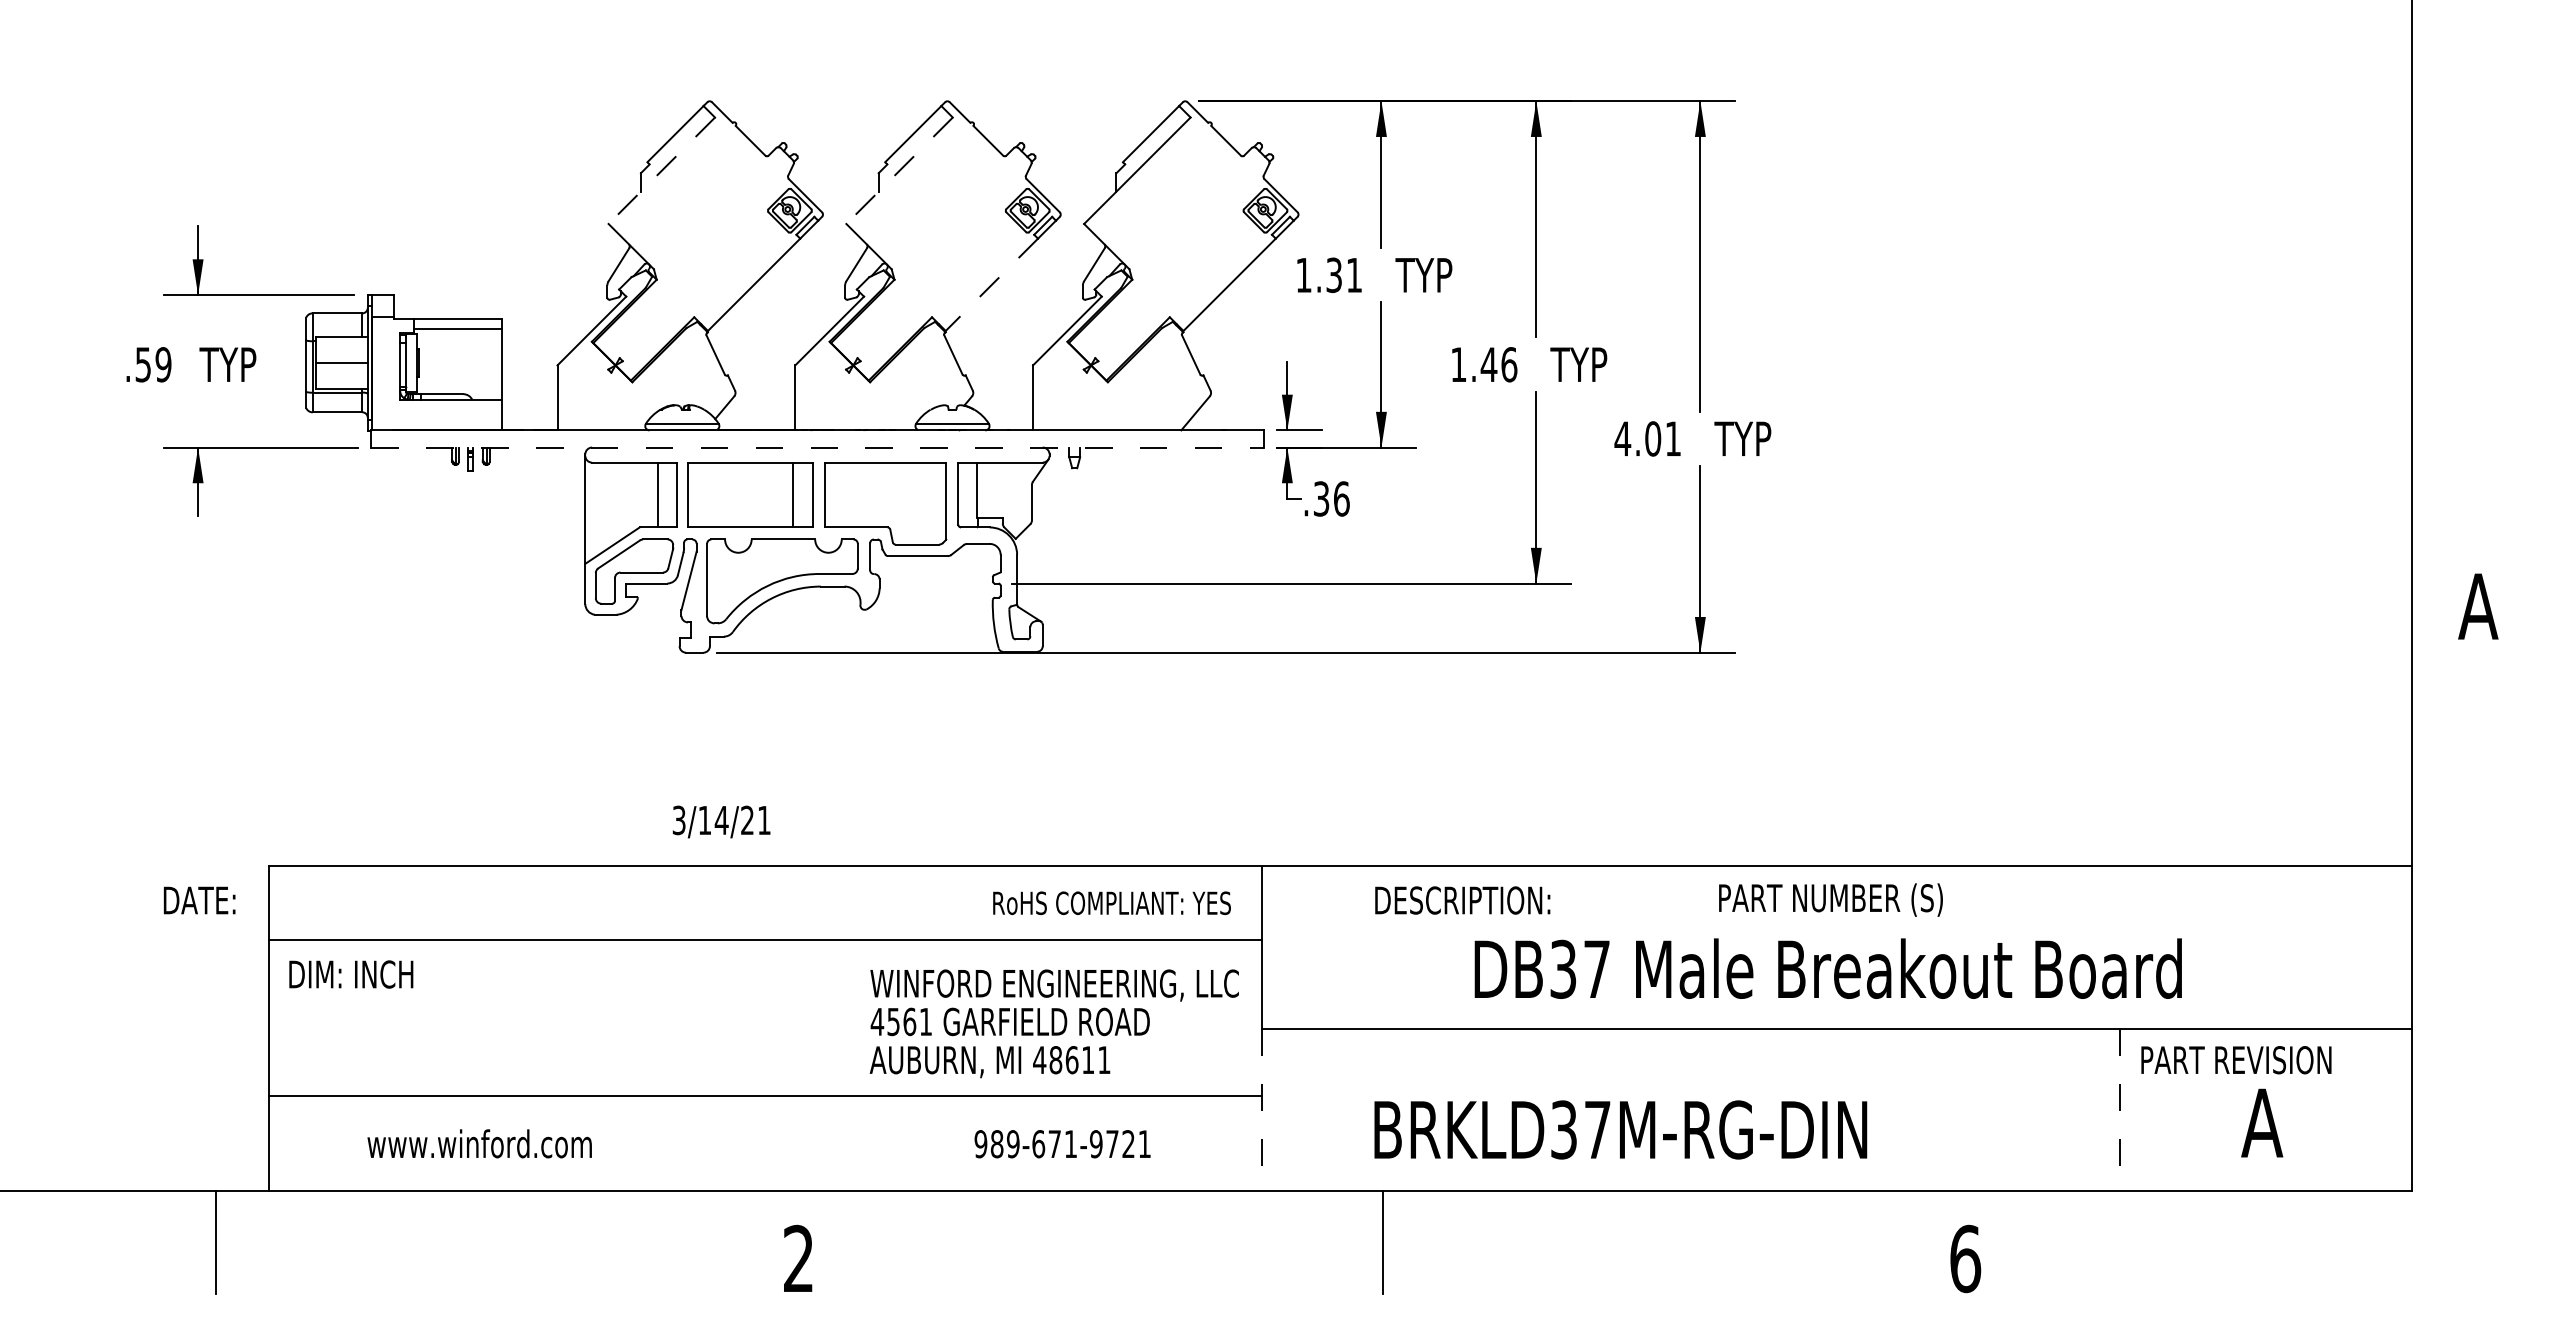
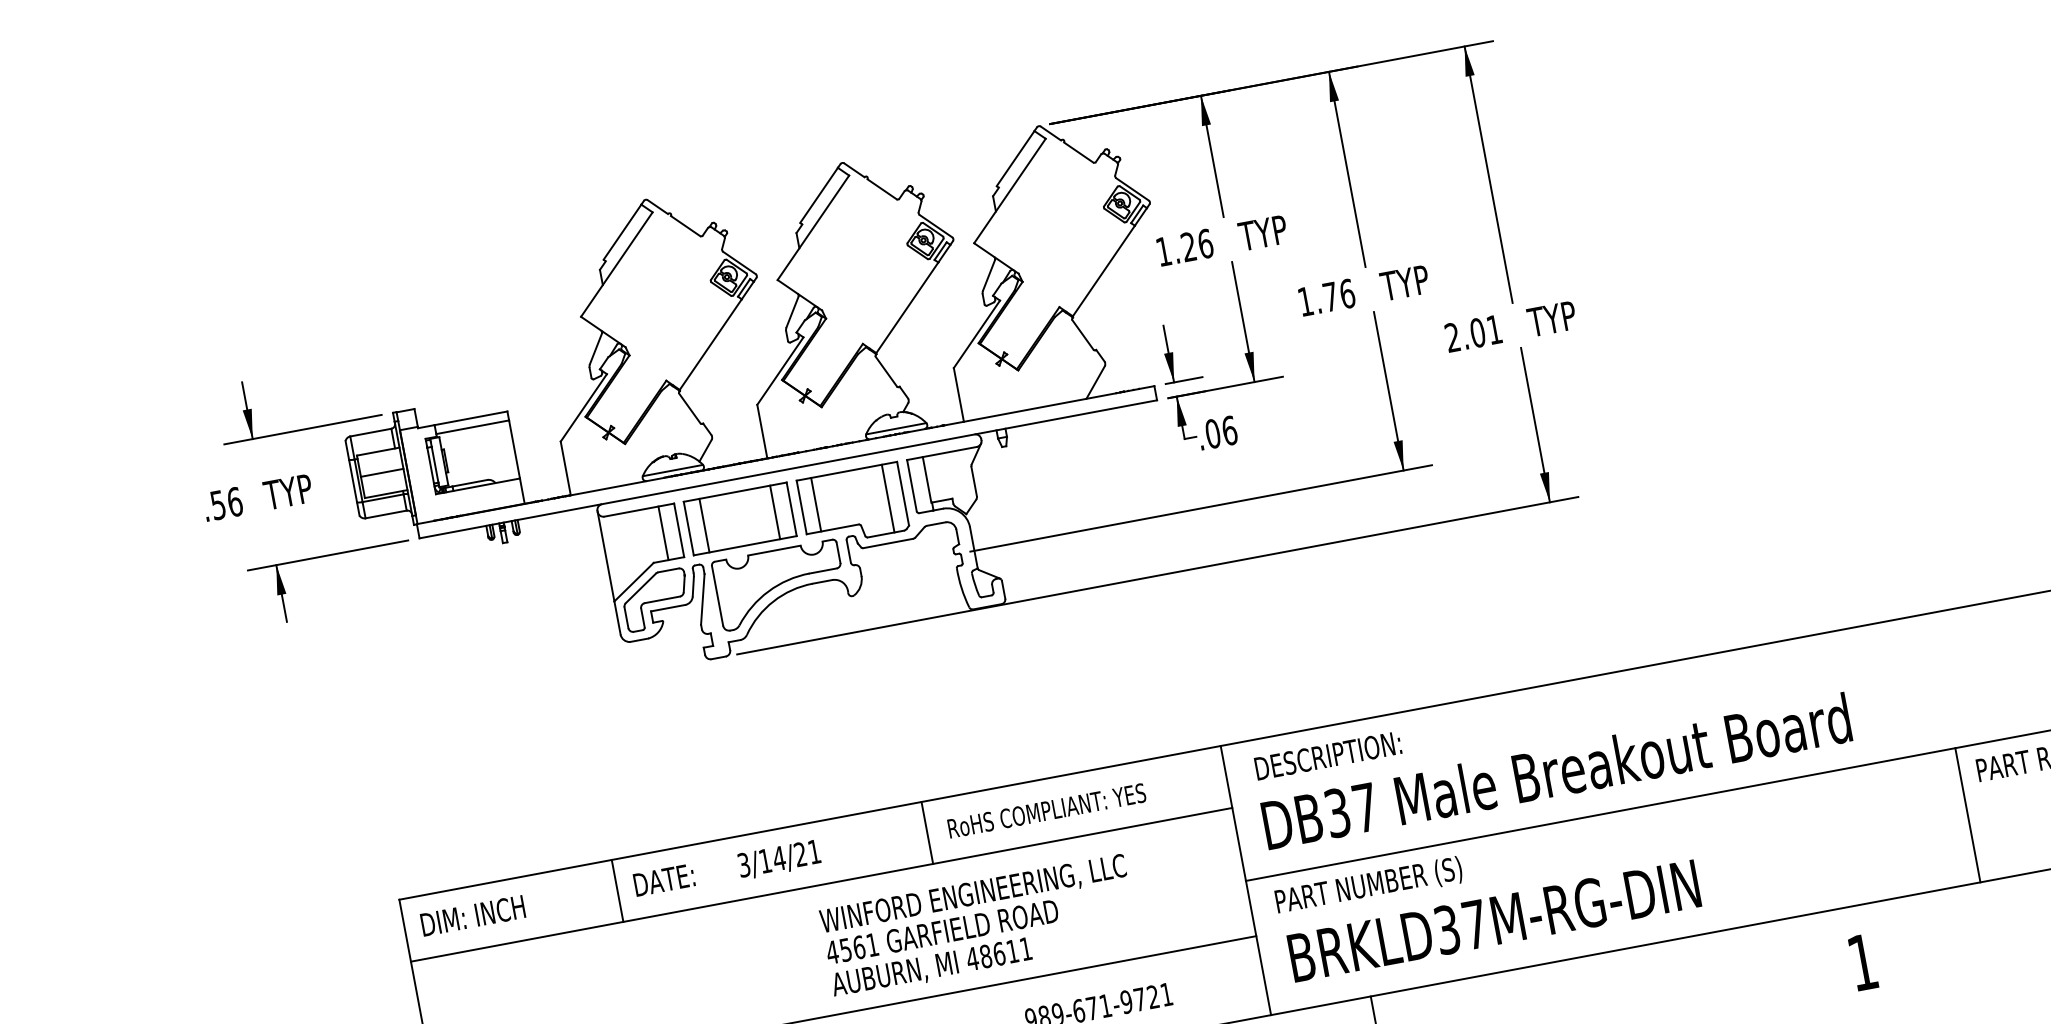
line: (661, 171) -> (616, 265), dashed -> solid
line: (899, 171) -> (813, 228), dashed -> solid
text: (1344, 275) -> (1197, 245), 1.31 -> 1.26
line: (991, 285) -> (907, 308), dashed -> solid
text: (163, 364) -> (234, 501), .59 -> .56
text: (1488, 364) -> (1330, 296), 1.46 -> 1.76
text: (1622, 438) -> (1452, 337), 4.01 -> 2.01
line: (817, 447) -> (788, 469), dashed -> solid
line: (707, 494) -> (704, 525), added
line: (842, 494) -> (816, 504), added
text: (1321, 498) -> (1212, 433), .36 -> .06
line: (927, 503) -> (887, 498), added
text: (721, 821) -> (779, 859), moved
text: (1830, 899) -> (1368, 886), moved
text: (199, 900) -> (664, 880), moved
text: (1462, 900) -> (1327, 755), moved
line: (525, 902) -> (617, 890), added
line: (900, 902) -> (927, 832), added
text: (1111, 903) -> (1046, 811), moved
text: (1827, 968) -> (1555, 771), moved
text: (351, 974) -> (473, 915), moved
text: (1053, 1023) -> (978, 926), moved
line: (1262, 1110) -> (1258, 948), dashed -> solid
line: (2120, 1110) -> (1968, 815), dashed -> solid
text: (1620, 1129) -> (1494, 920), moved
text: (1965, 1258) -> (1862, 962), 6 -> 1

